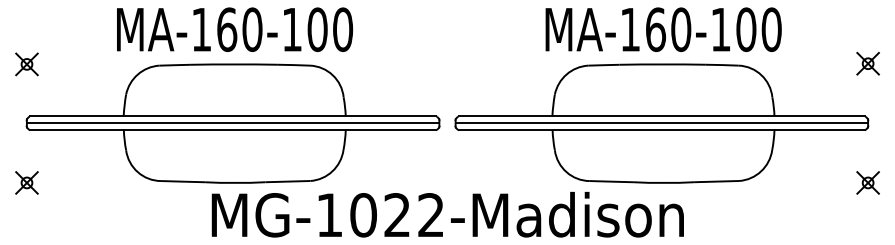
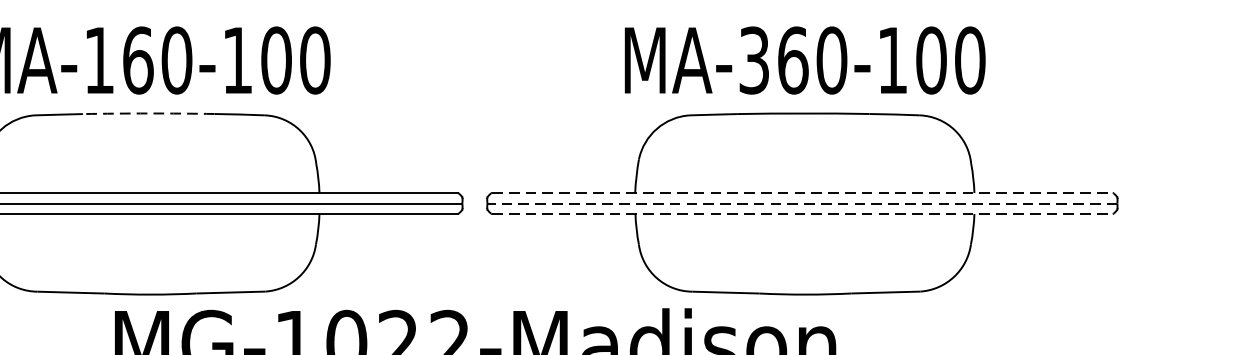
text: (629, 29) -> (752, 60), MA-160-100 -> MA-360-100
part: (867, 63) -> (1116, 112), removed
arc: (234, 64) -> (149, 113), solid -> dashed
line: (662, 116) -> (803, 193), solid -> dashed
line: (661, 123) -> (801, 203), solid -> dashed
line: (662, 130) -> (803, 214), solid -> dashed
part: (867, 182) -> (1116, 293), removed

